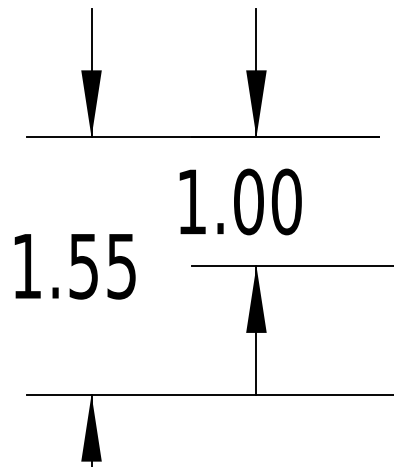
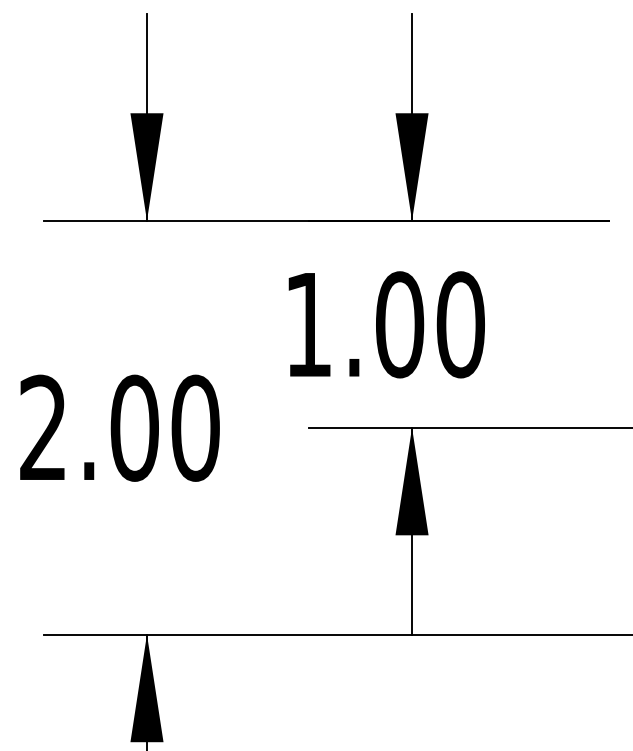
text: (74, 266) -> (119, 428), 1.55 -> 2.00

